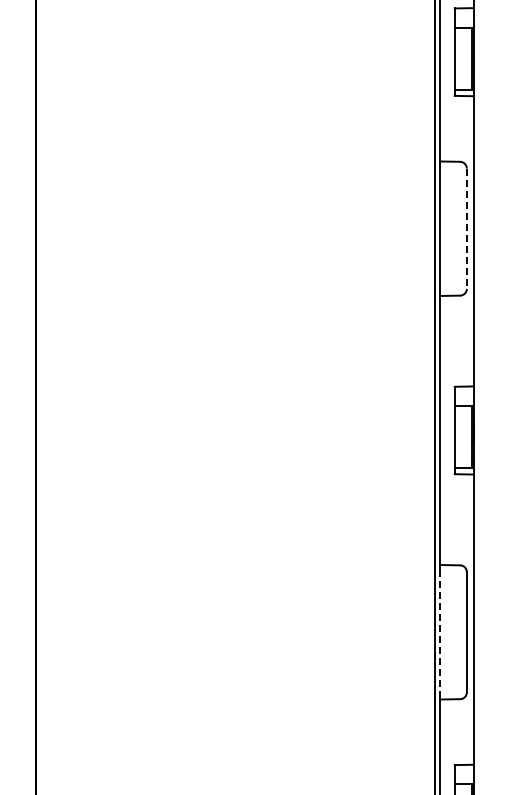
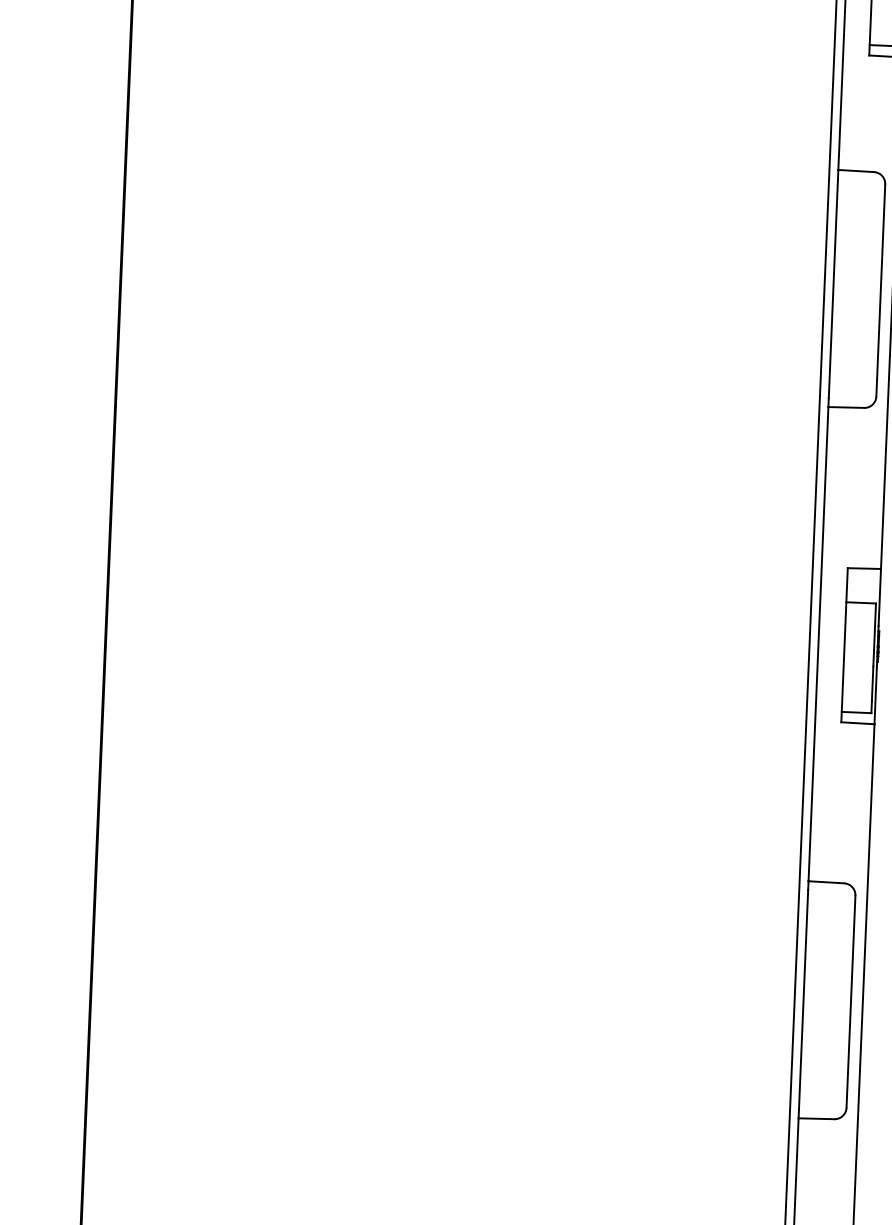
line: (466, 229) -> (880, 291), dashed -> solid
line: (439, 632) -> (802, 1000), dashed -> solid

